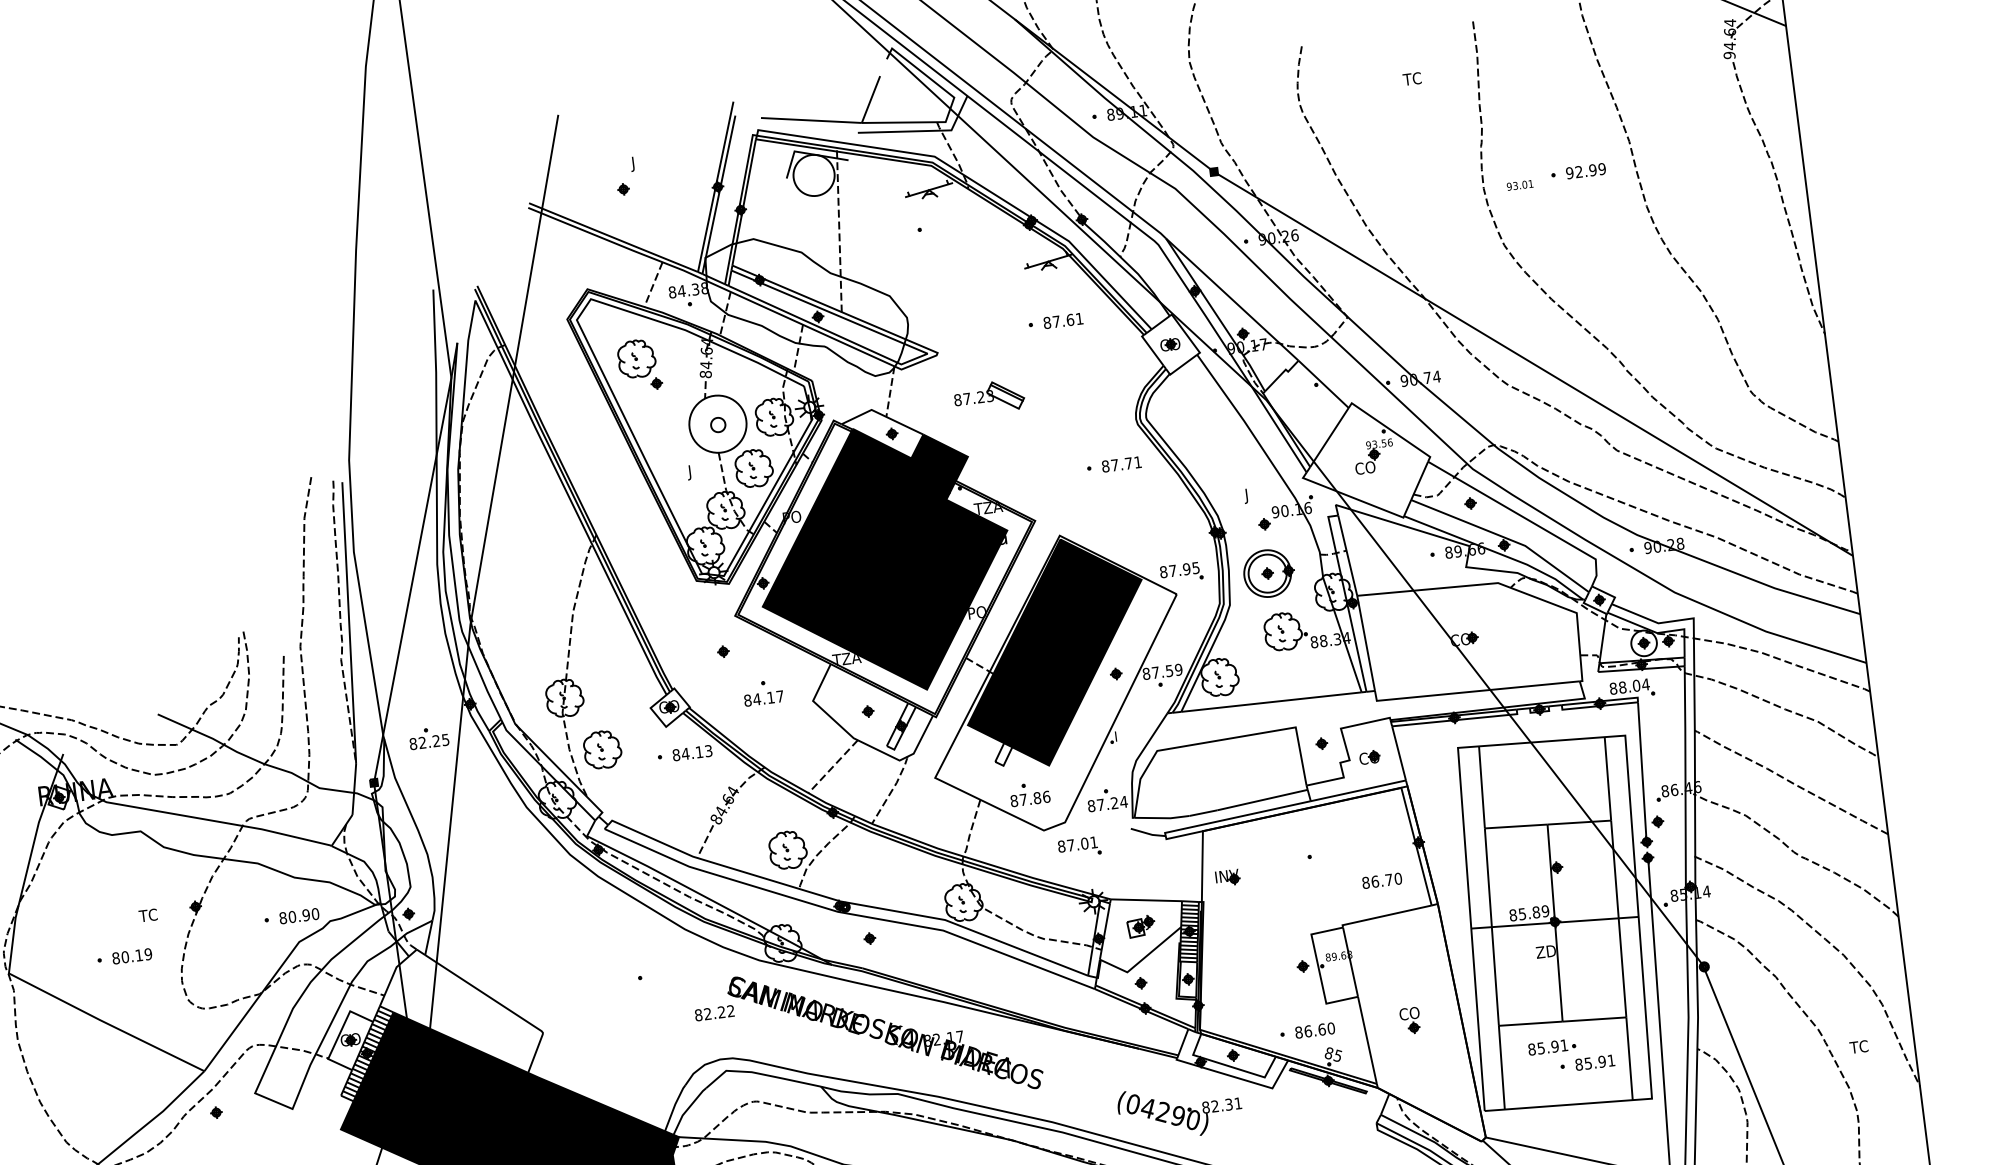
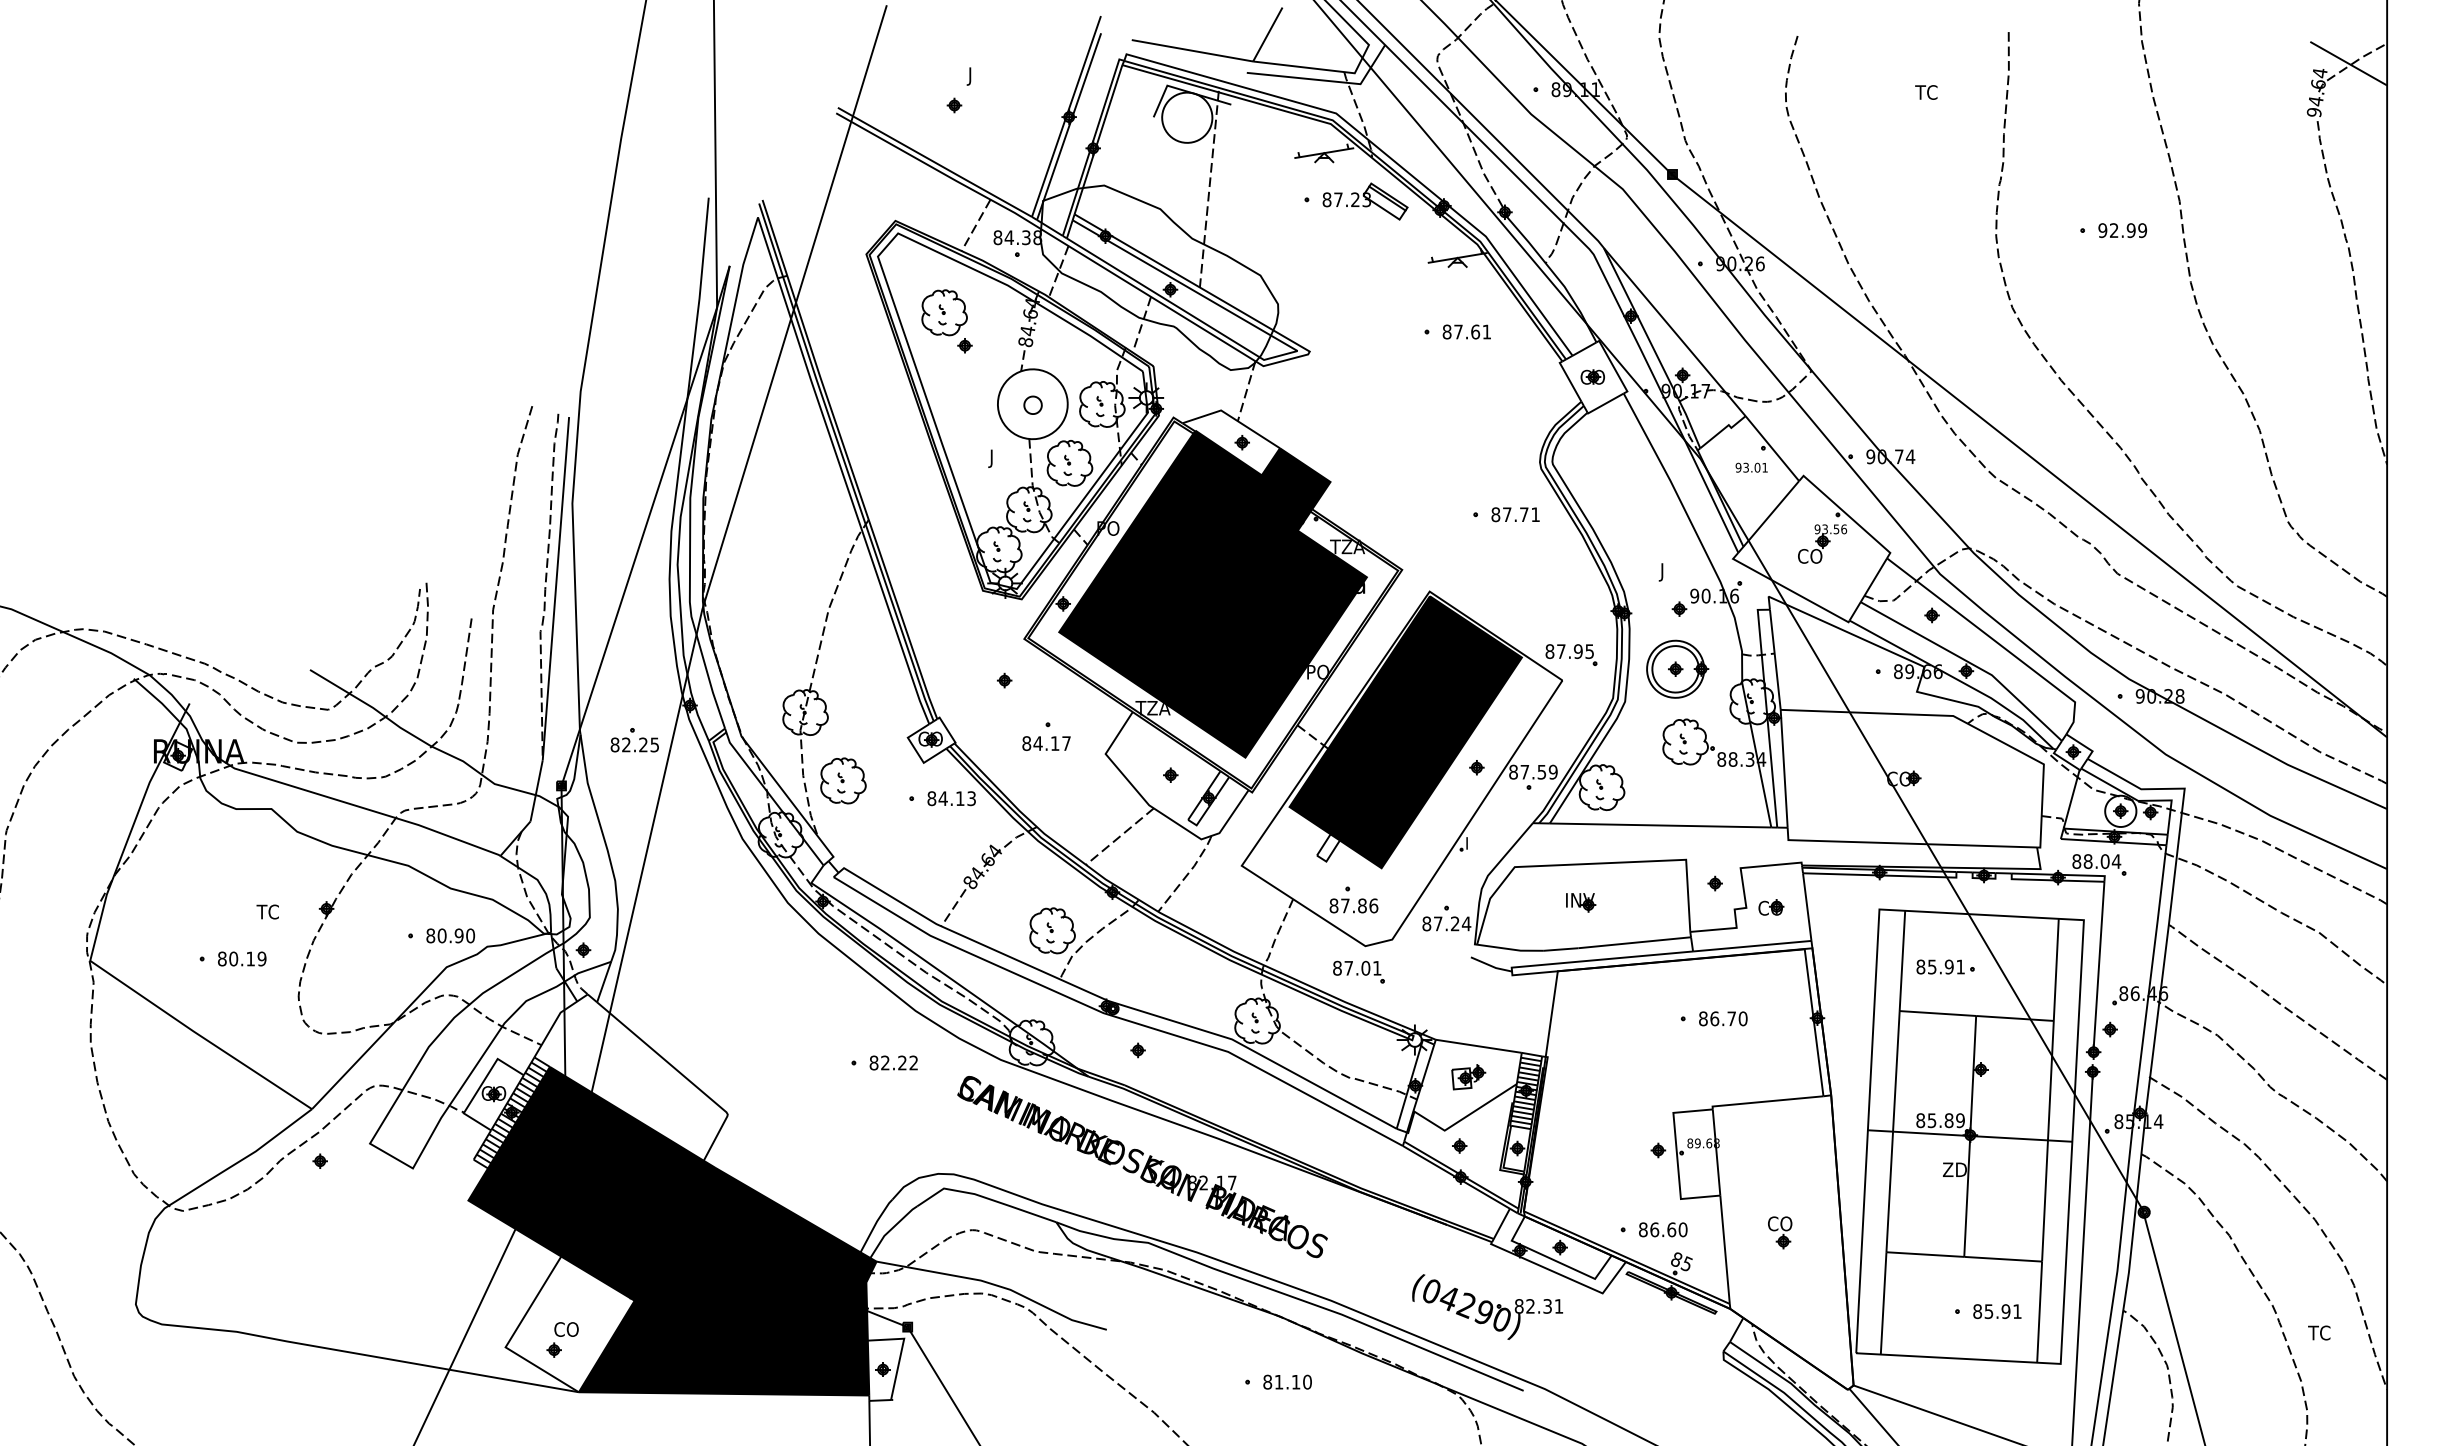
text: (1519, 185) -> (1751, 467), moved
part: (989, 397) -> (1365, 201), moved
part: (1079, 847) -> (1358, 971), moved
part: (1228, 877) -> (1581, 902), moved
text: (1382, 880) -> (1723, 1018), moved
text: (714, 1012) -> (893, 1062), moved
part: (1551, 1046) -> (1945, 966), moved

